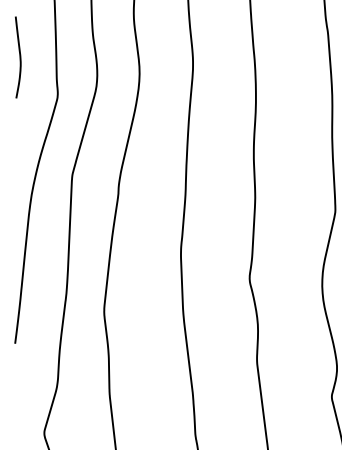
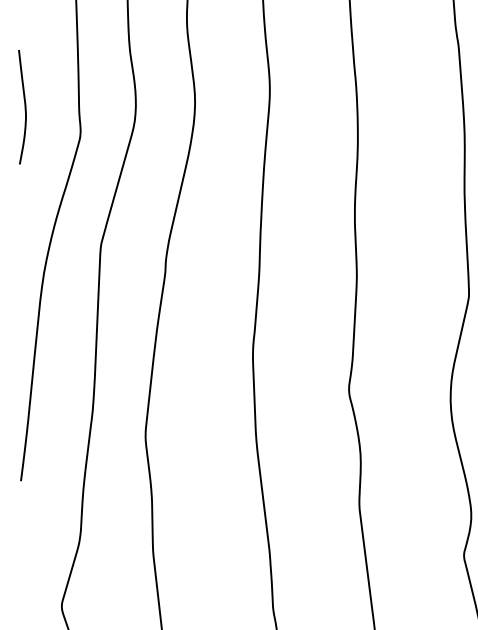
curve: (19, 57) -> (24, 107), moved

